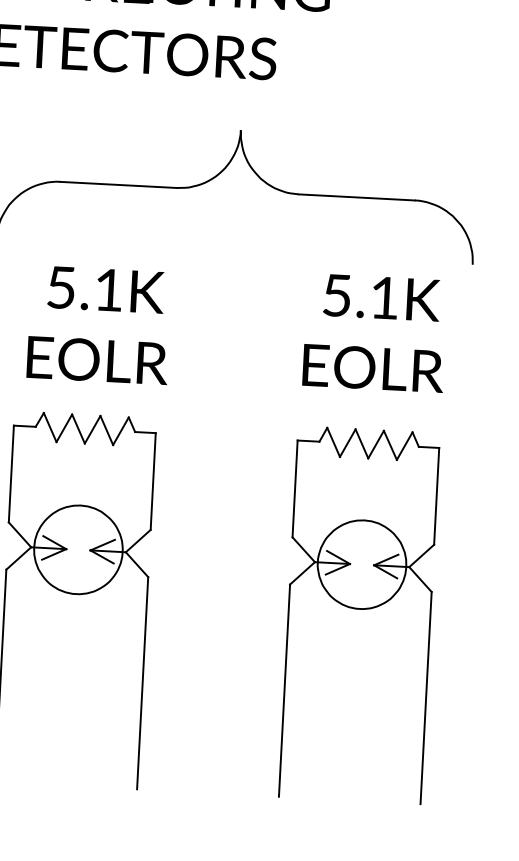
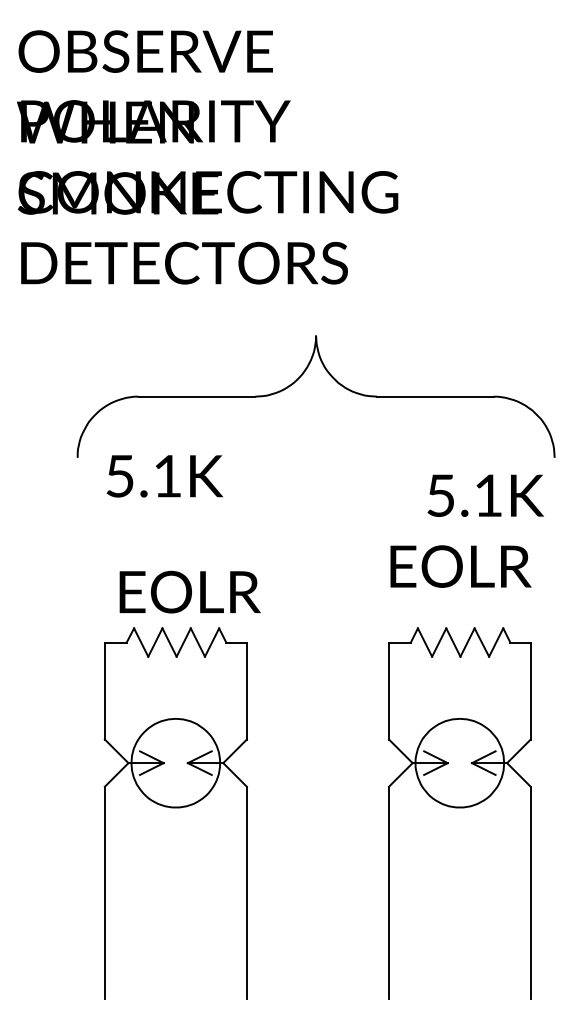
text: (105, 290) -> (164, 476), moved
text: (381, 297) -> (485, 495), moved
text: (97, 359) -> (189, 591), moved

